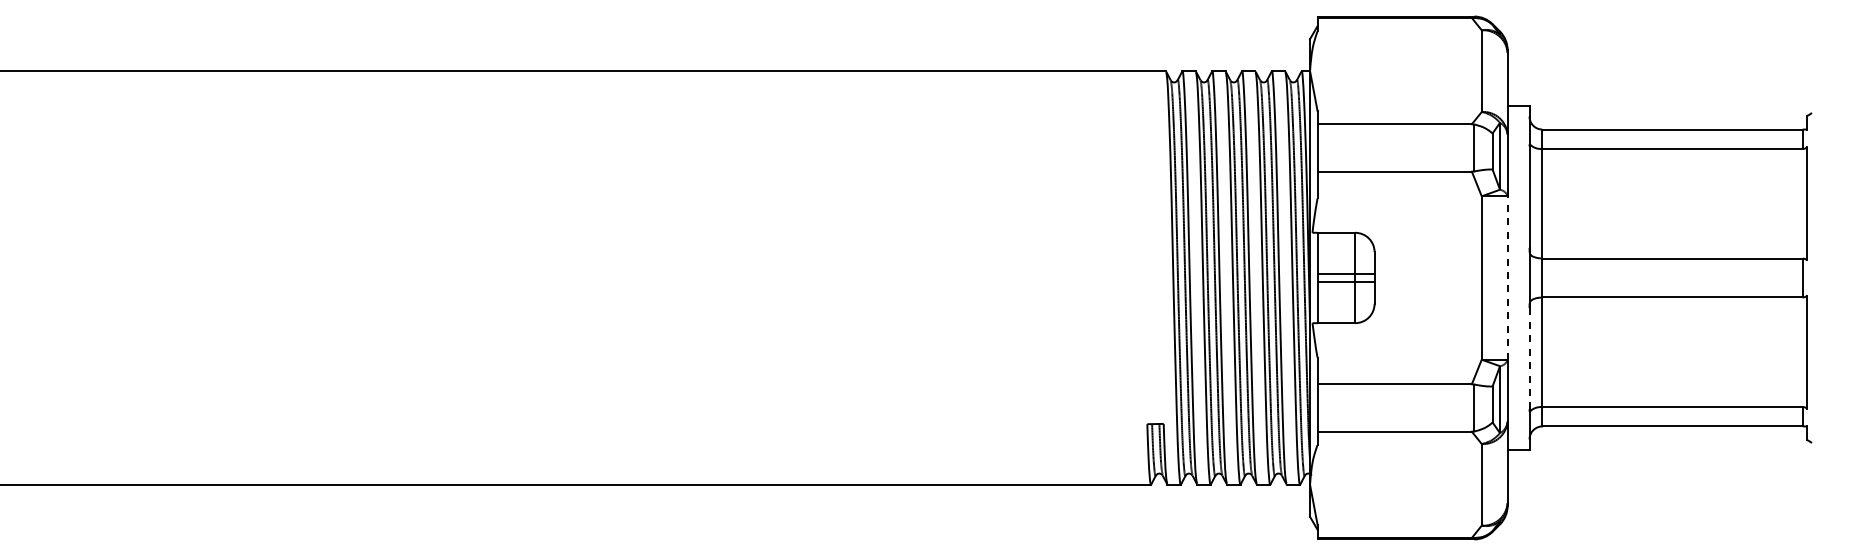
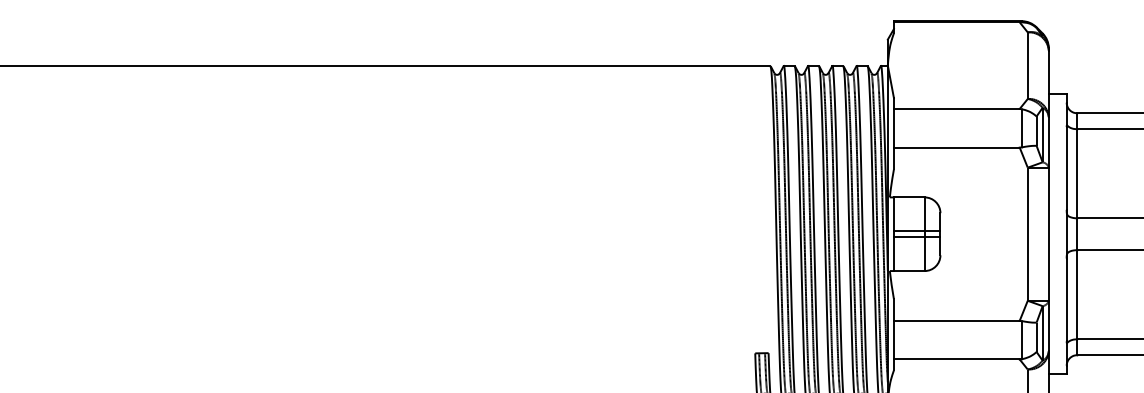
line: (1507, 278) -> (1048, 234), dashed -> solid
line: (1529, 358) -> (1066, 299), dashed -> solid

